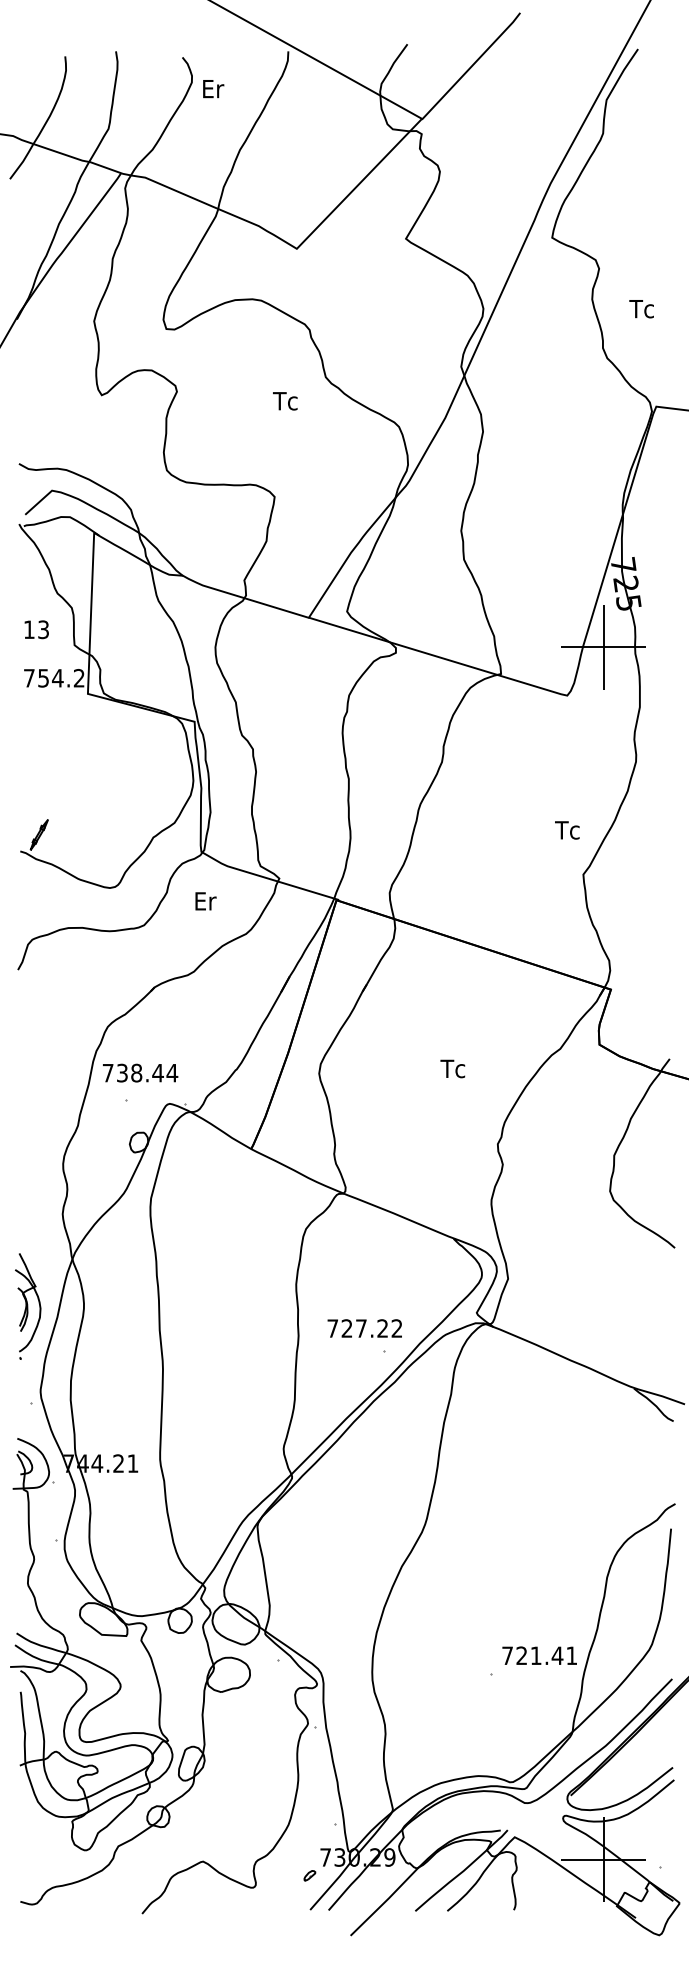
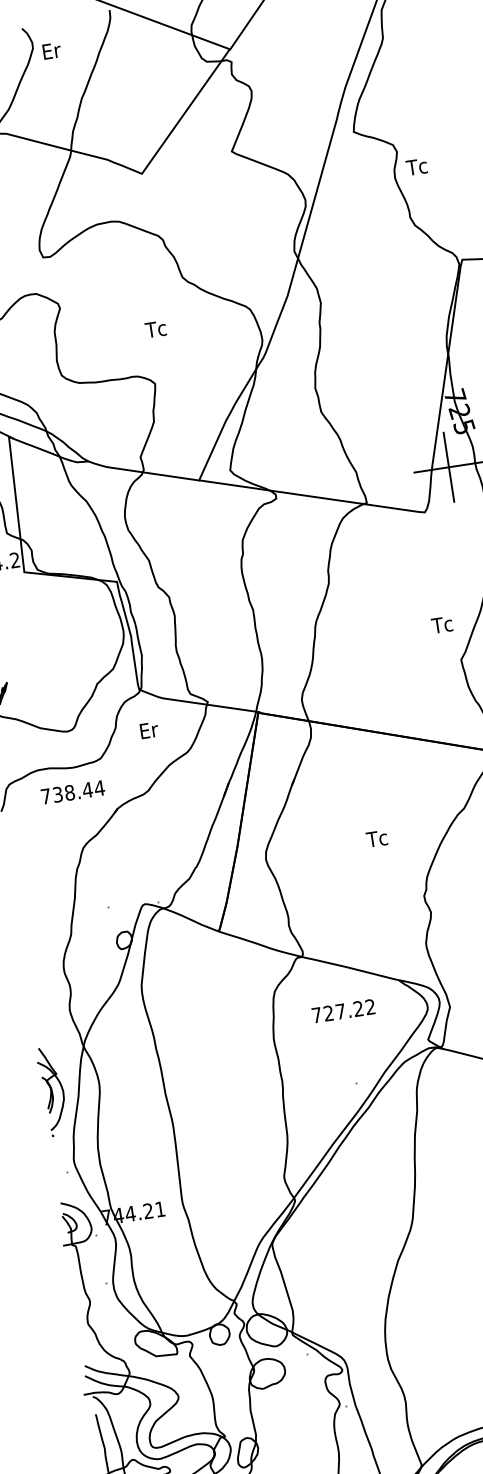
text: (641, 309) -> (416, 167), moved
text: (285, 401) -> (156, 329), moved
text: (140, 1072) -> (72, 791), moved
text: (364, 1328) -> (343, 1011), moved

